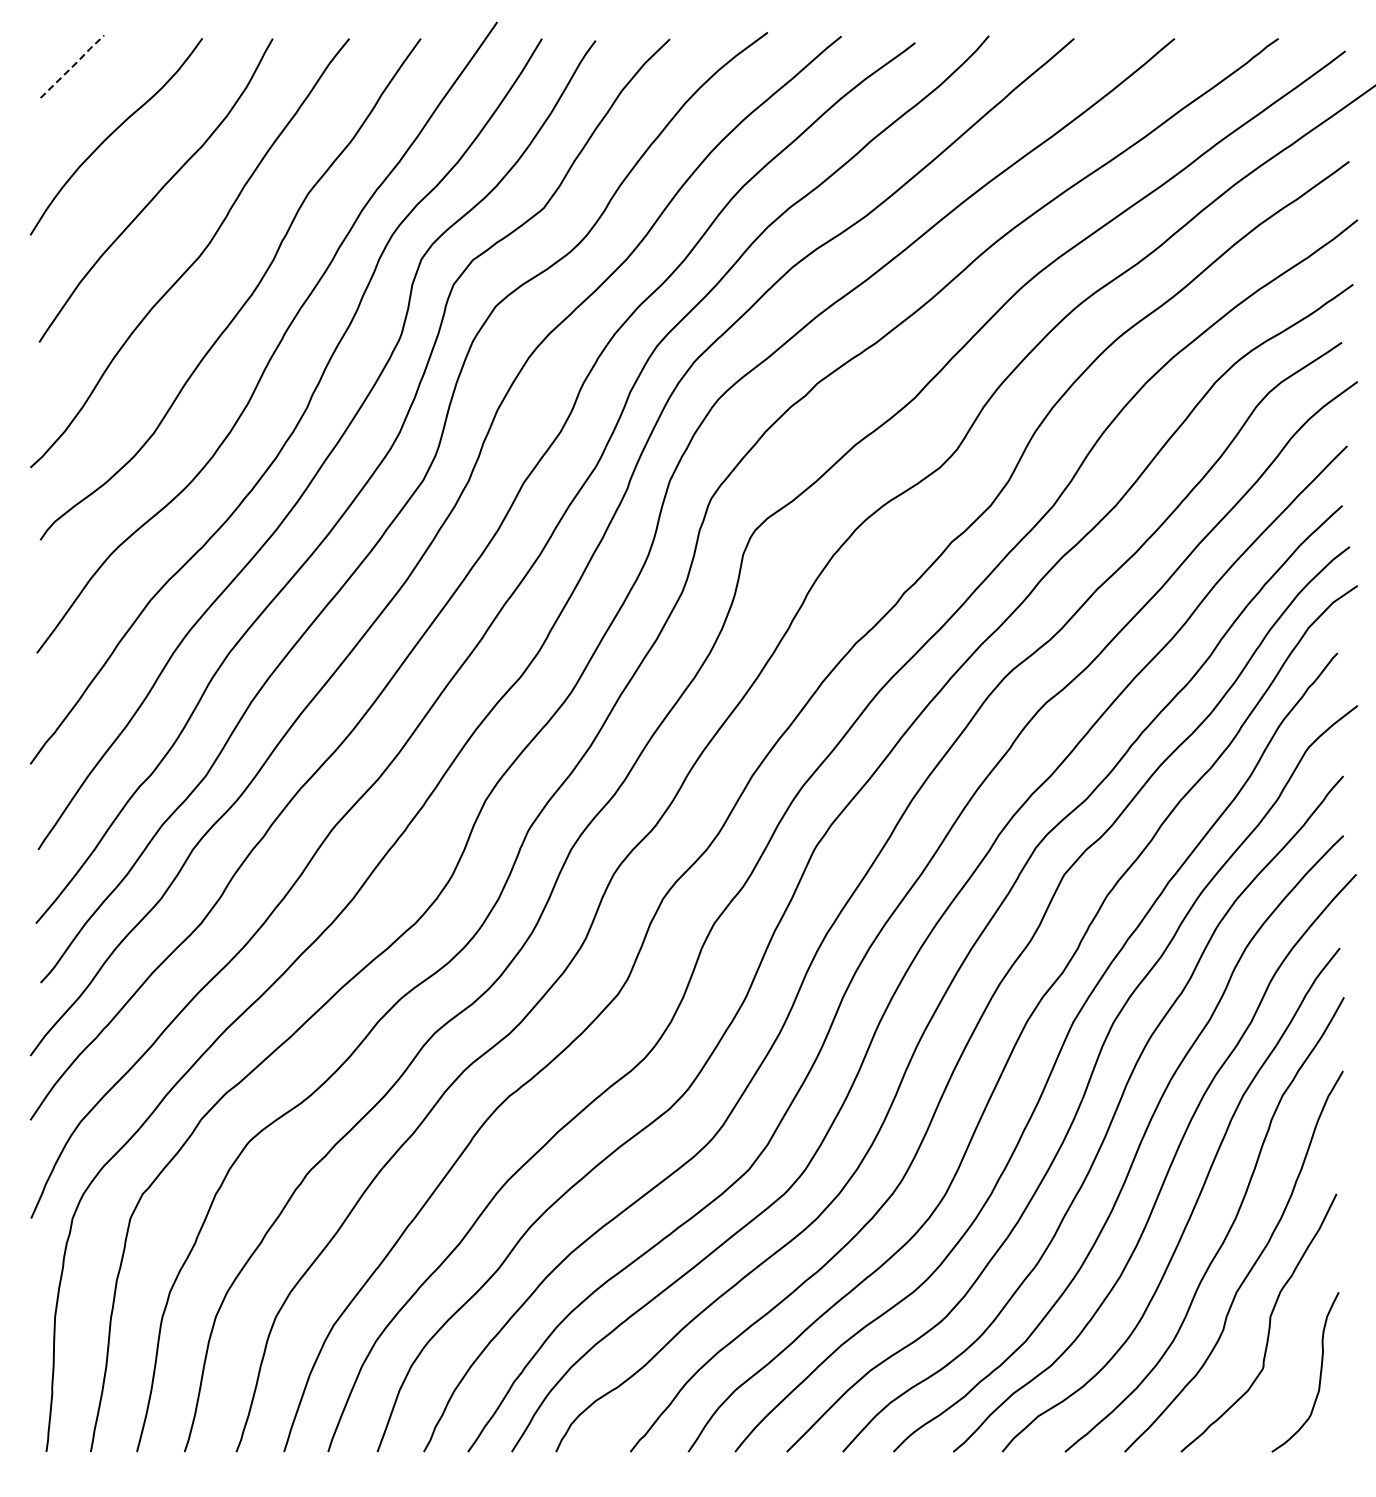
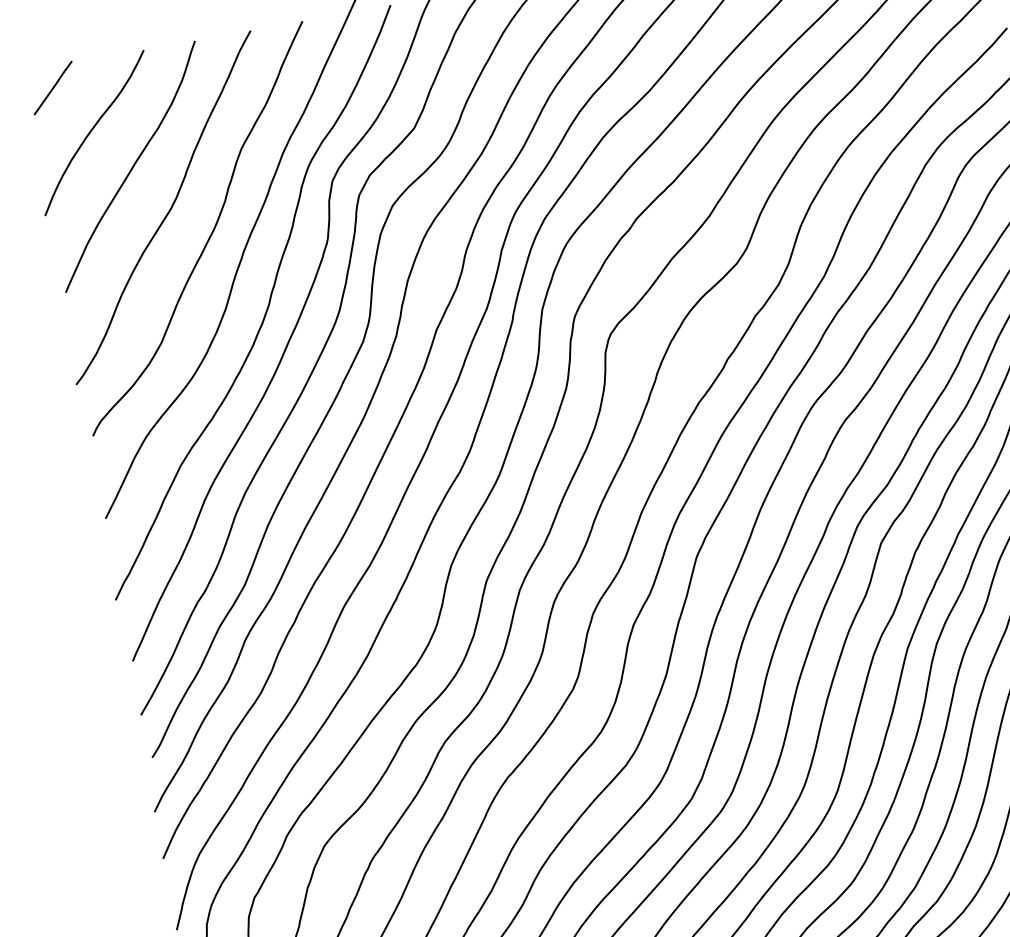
line: (73, 65) -> (53, 87), dashed -> solid

